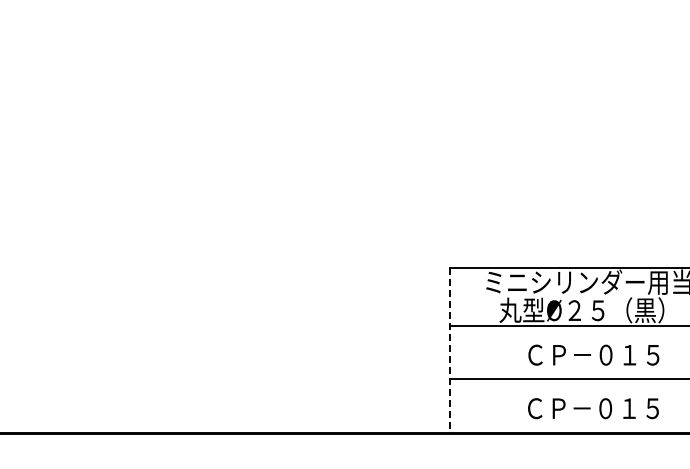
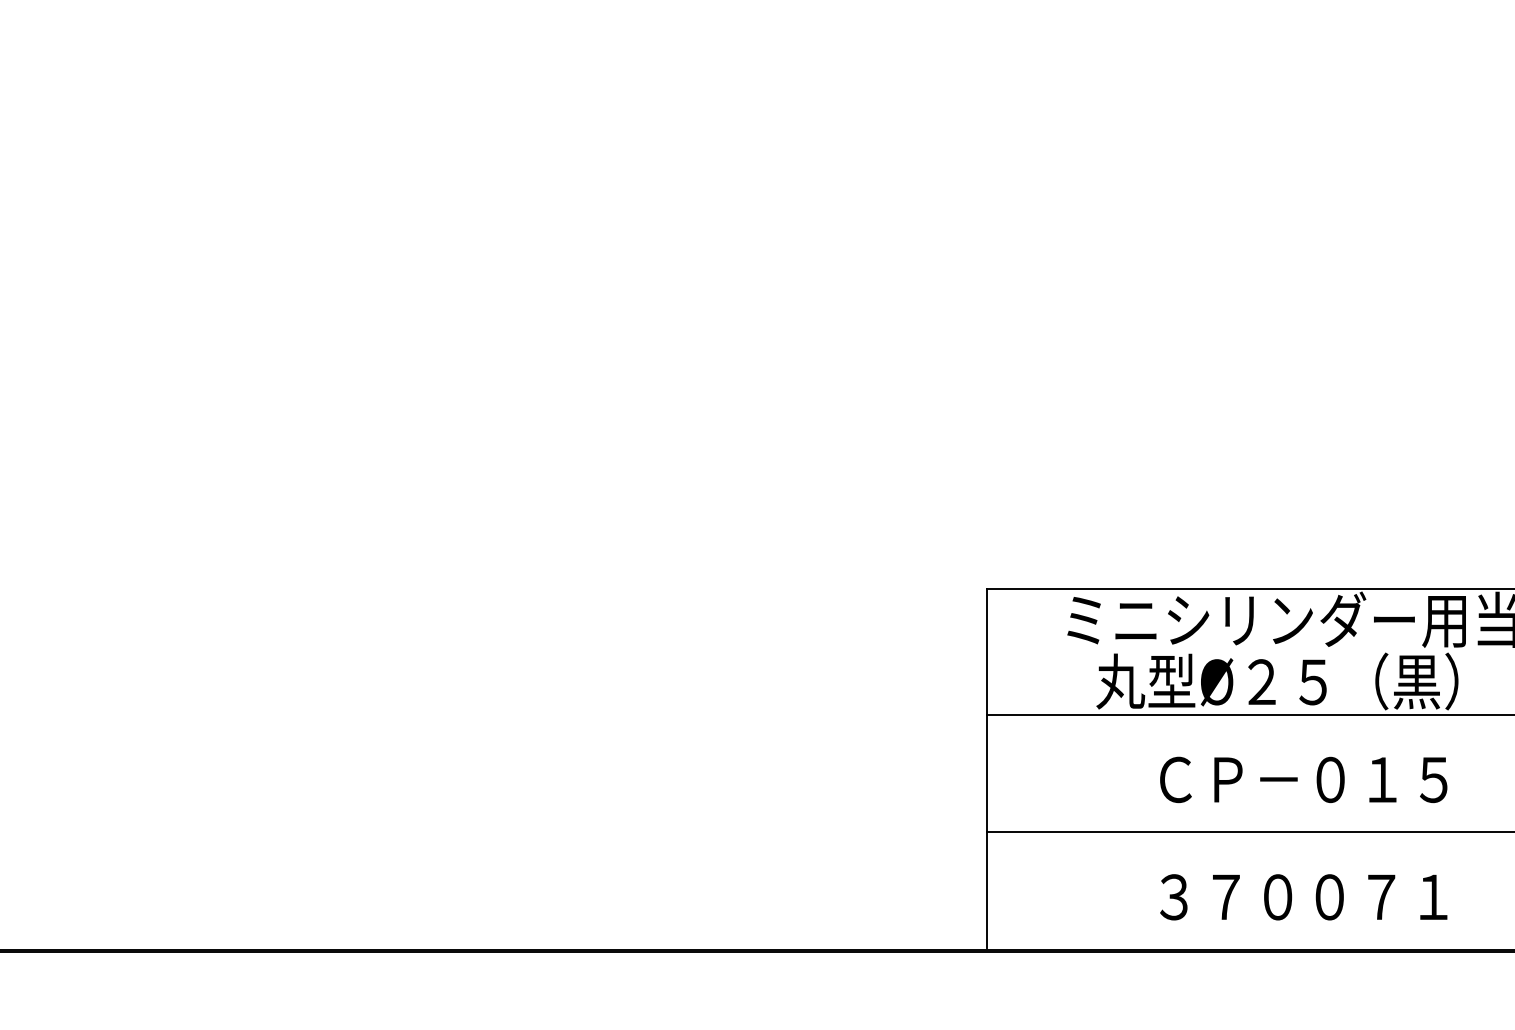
line: (449, 350) -> (986, 769), dashed -> solid
text: (593, 408) -> (1302, 896), ＣＰ－０１５ -> ３７００７１

